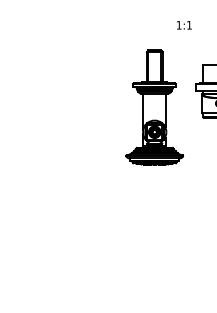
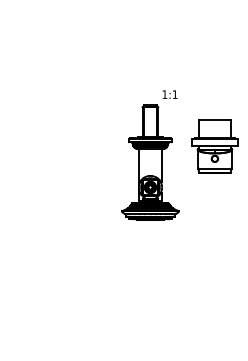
text: (183, 25) -> (169, 94), moved

